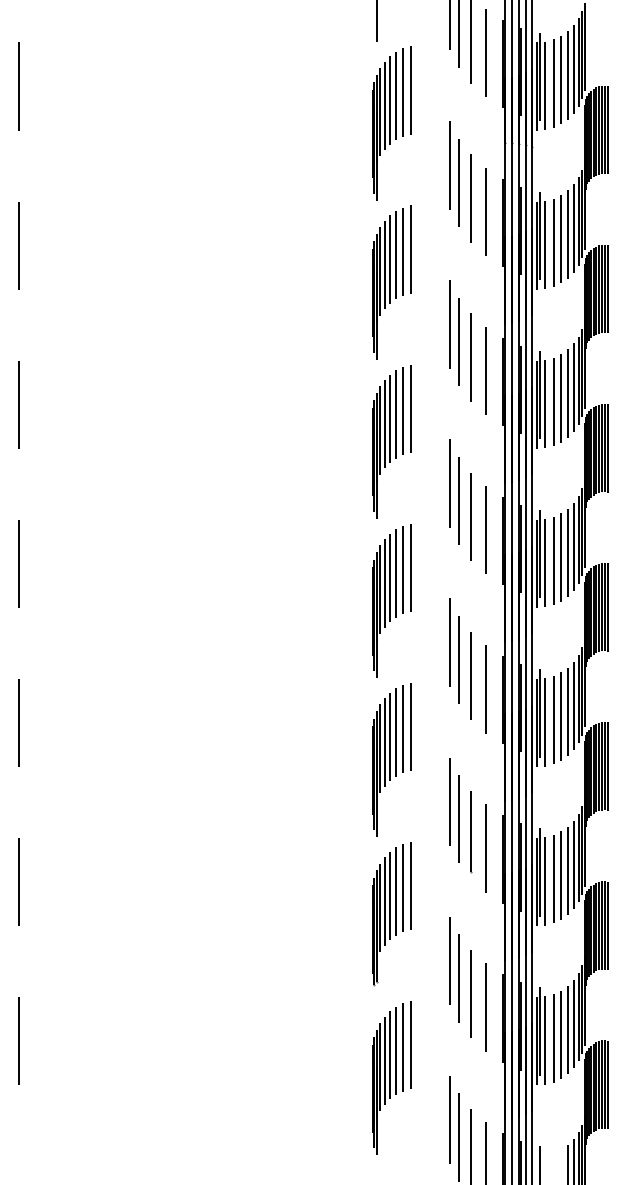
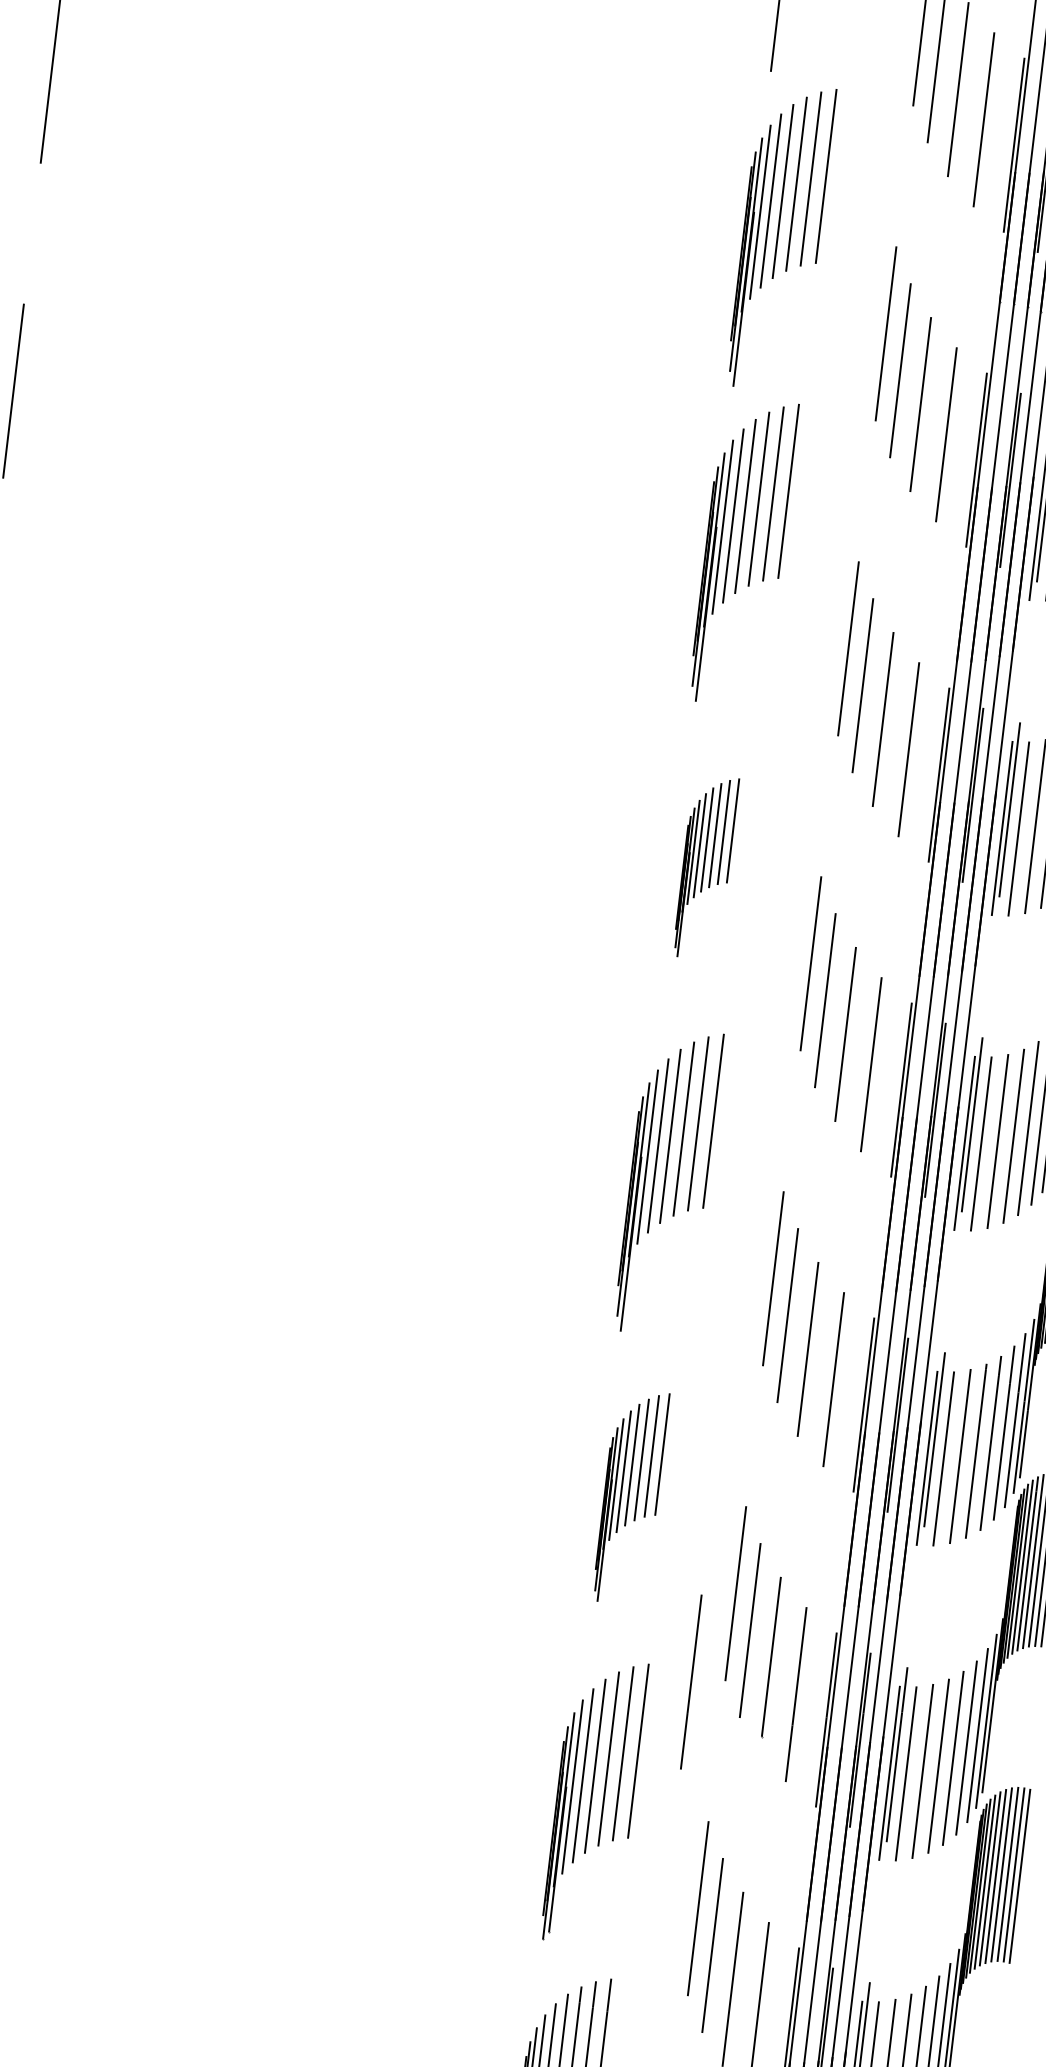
part: (391, 441) -> (705, 866), size x0.6
part: (391, 759) -> (630, 1496), size x0.7
line: (432, 848) -> (690, 1682), added

